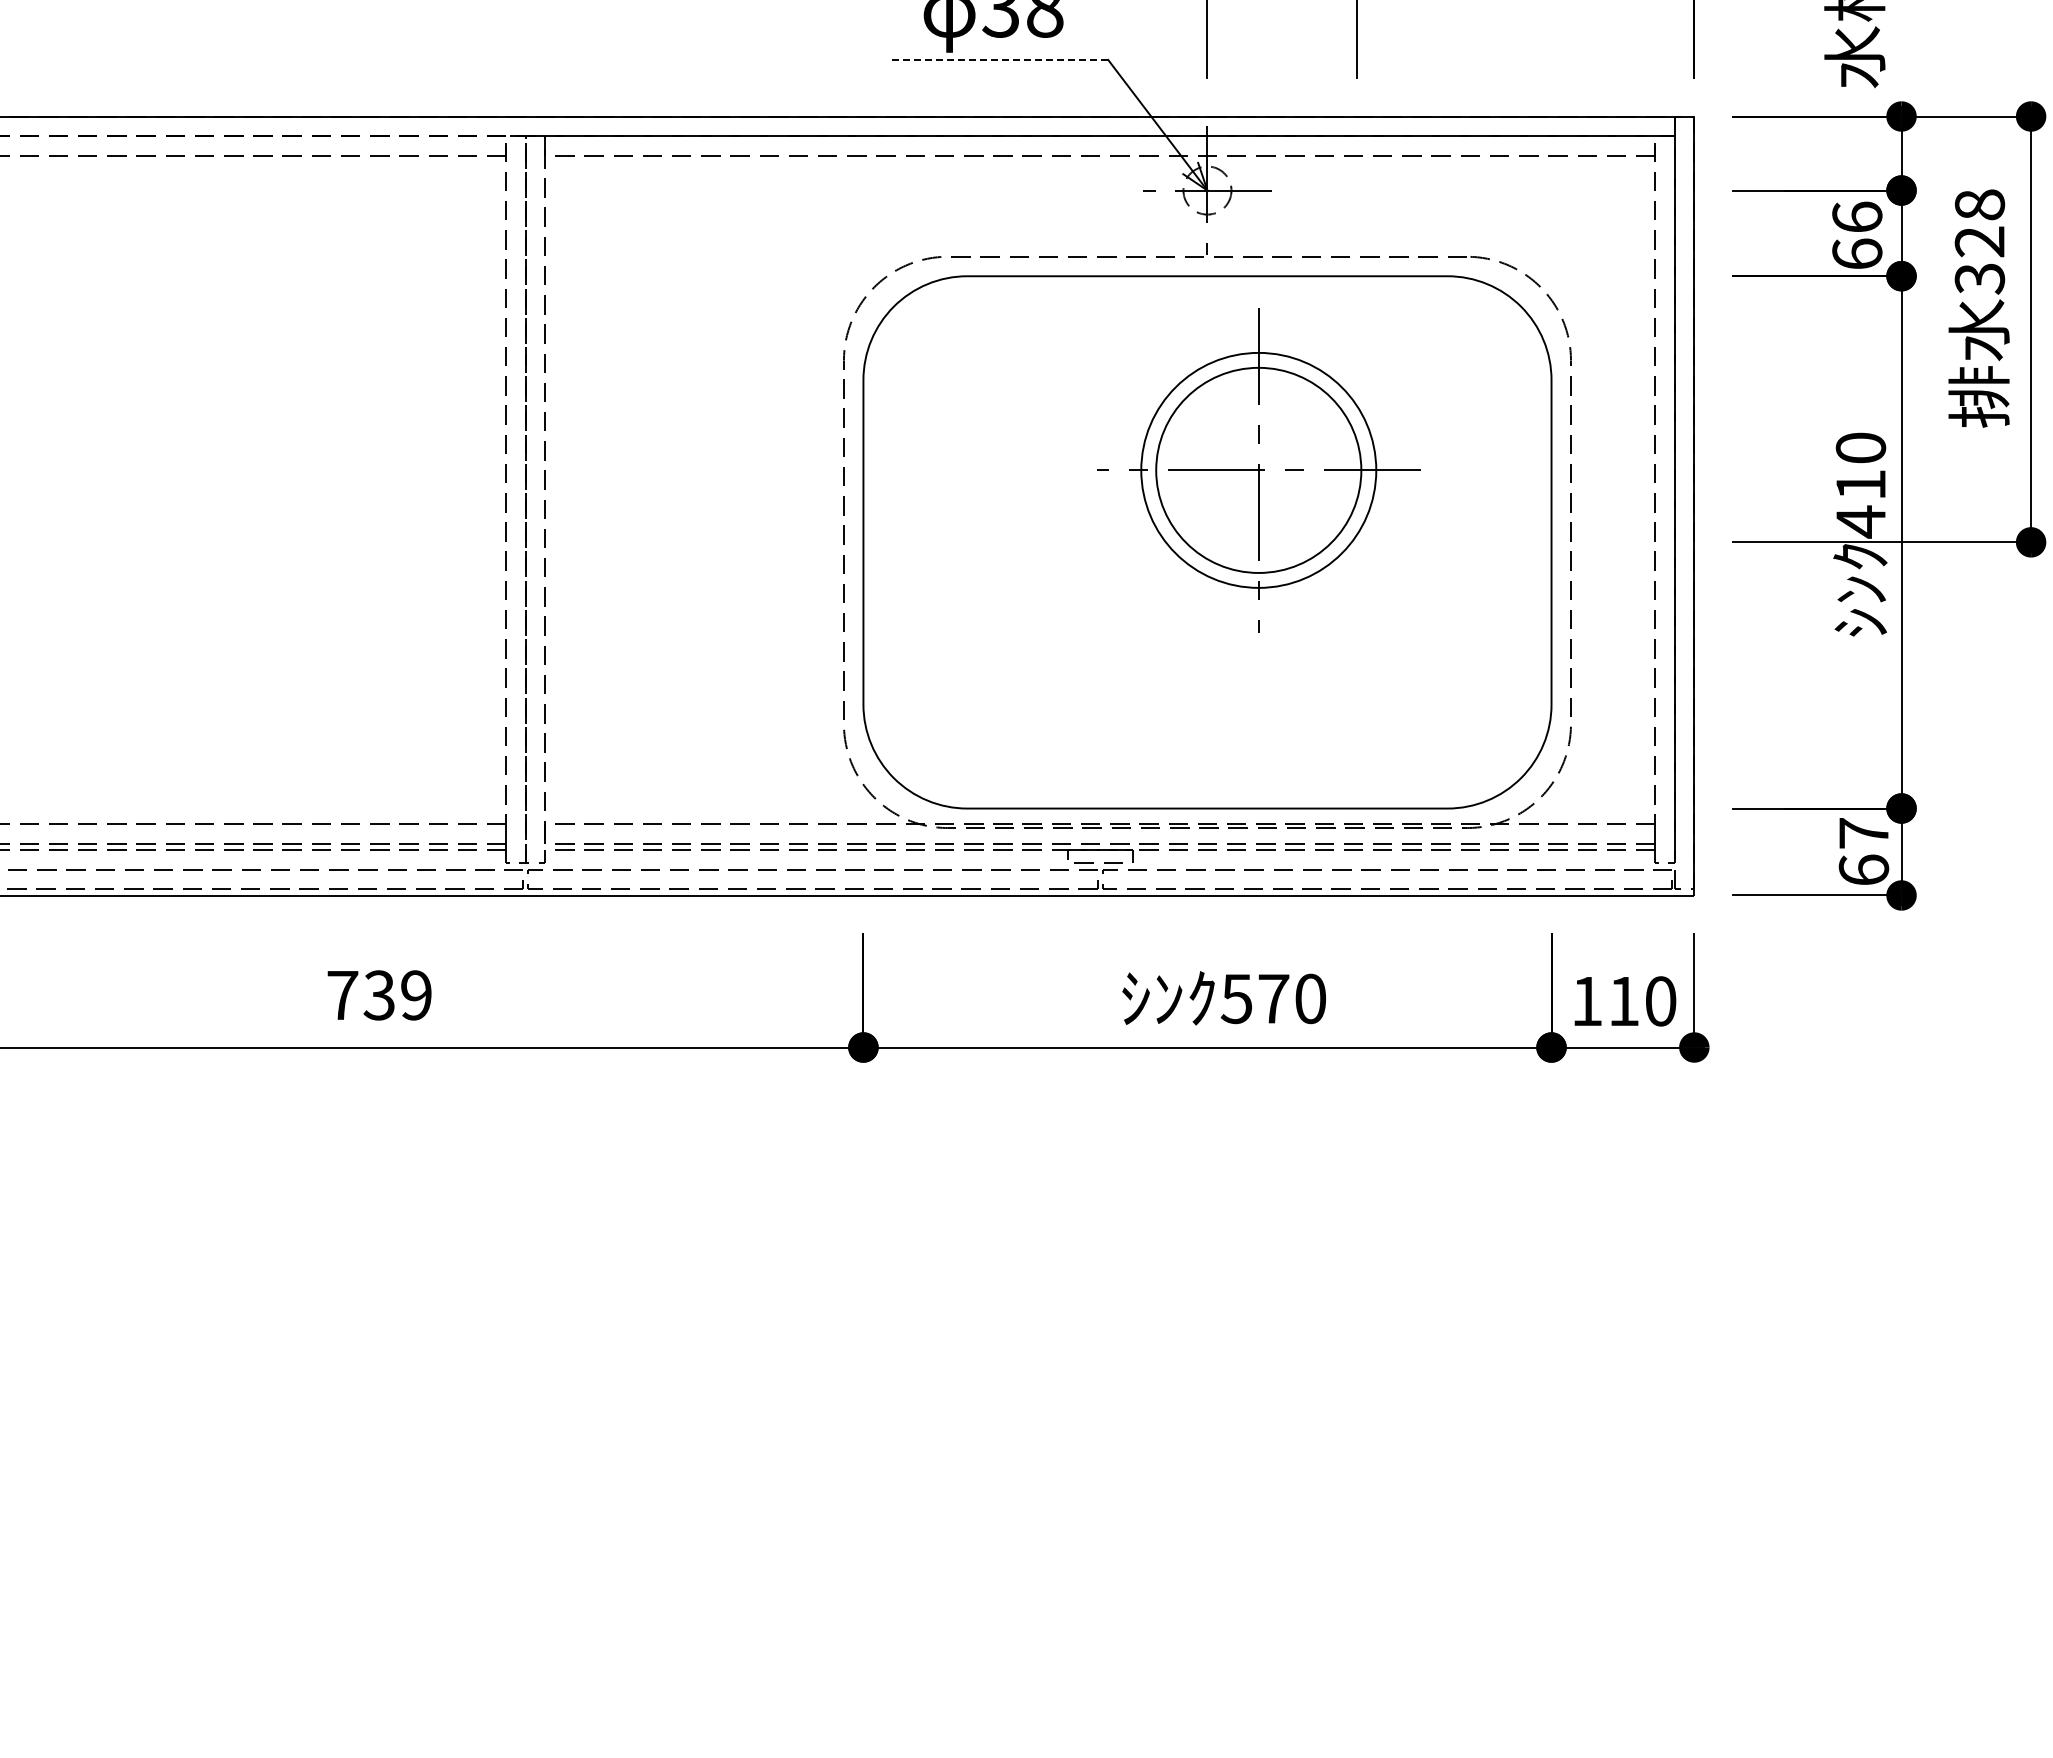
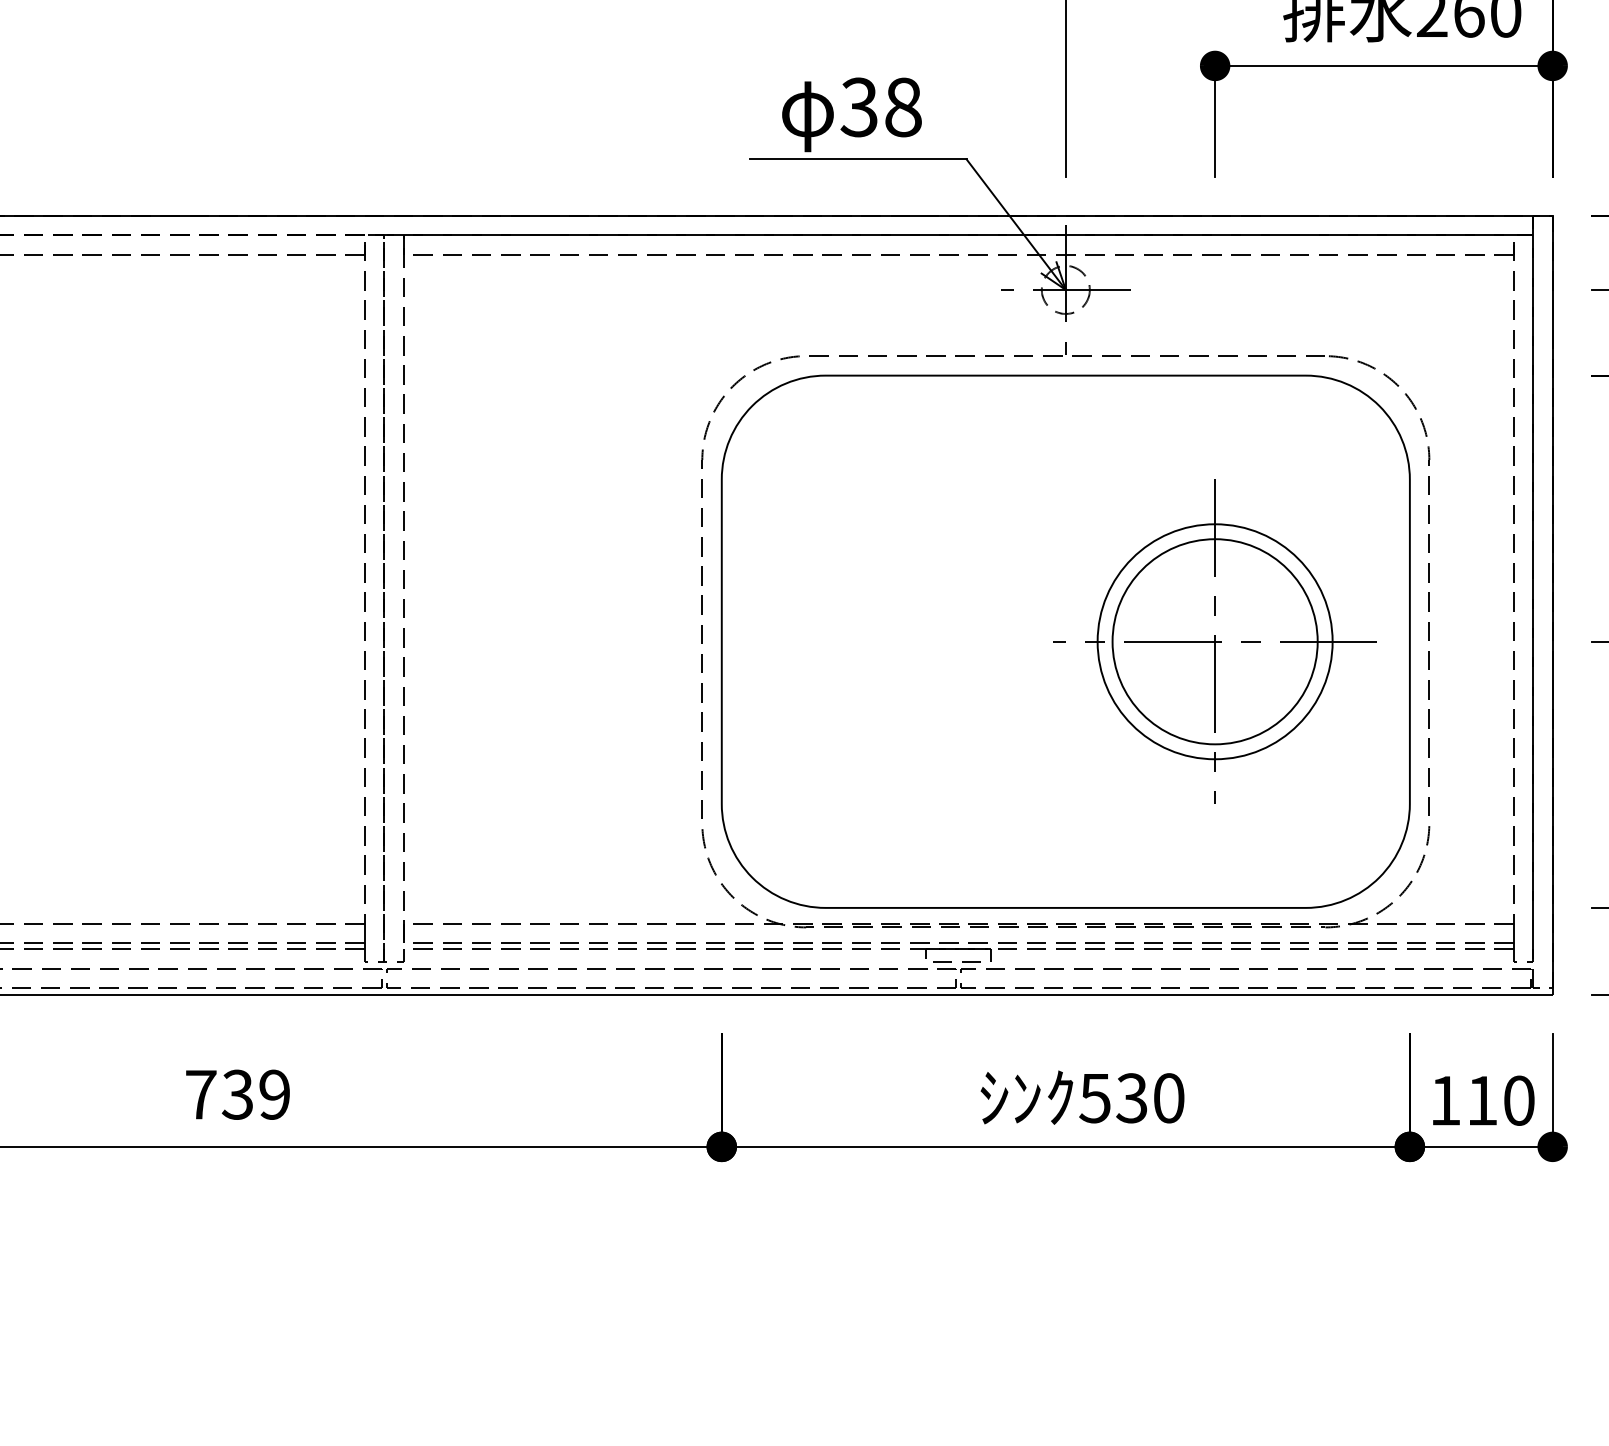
line: (999, 59) -> (857, 158), dashed -> solid
part: (1258, 470) -> (1214, 641), moved
text: (1273, 998) -> (1131, 1097), 570 -> 530

